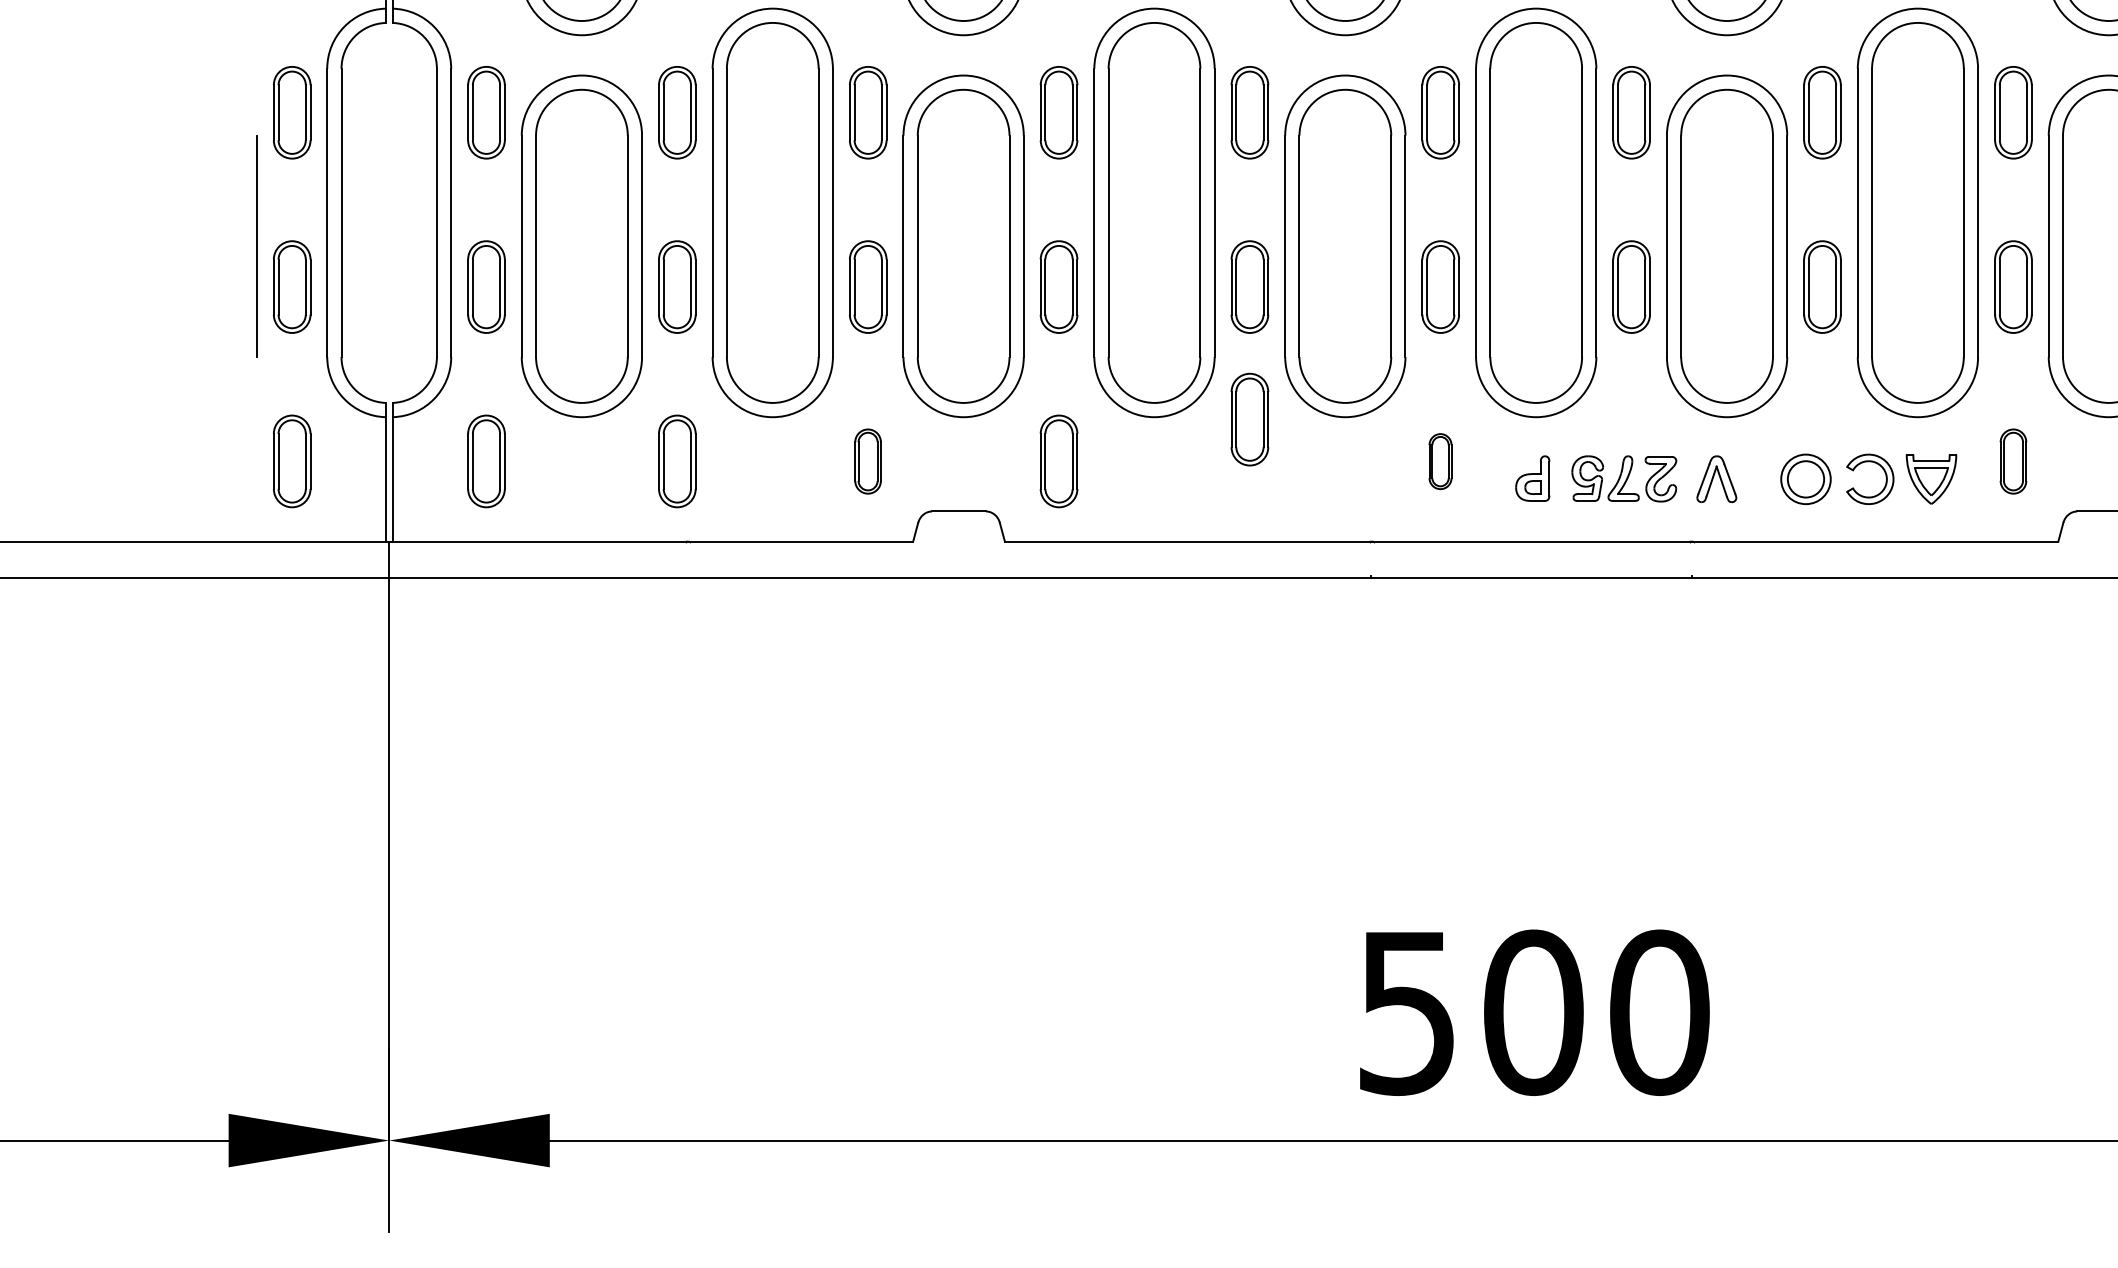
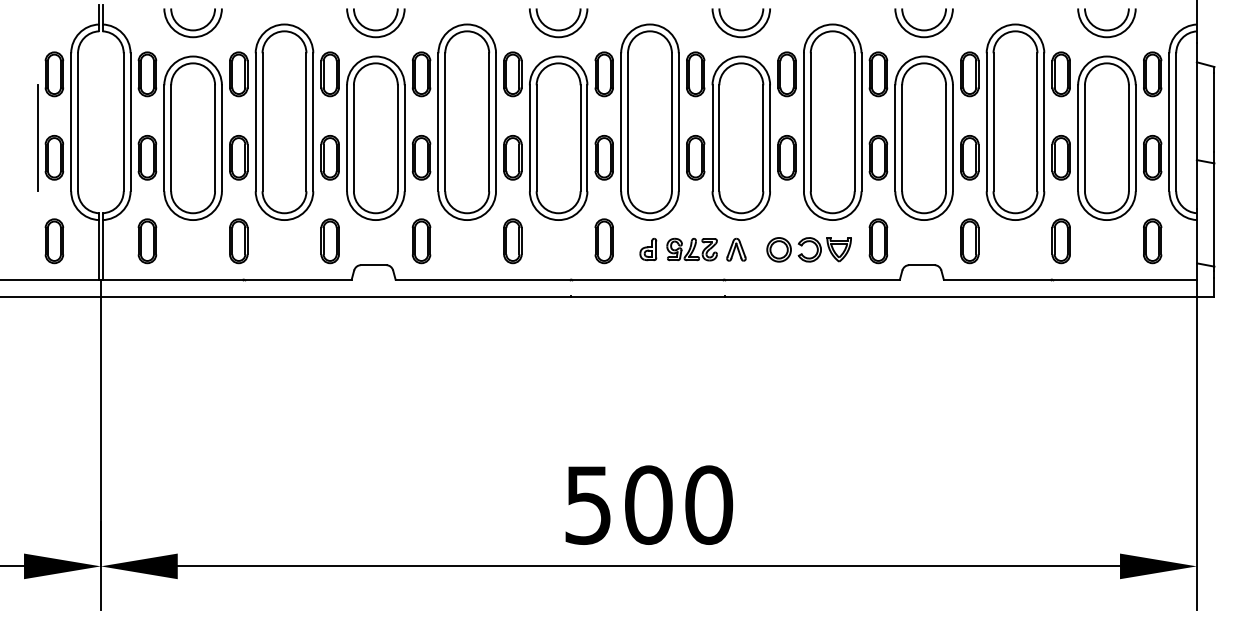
part: (1249, 420) -> (512, 241), moved
part: (866, 461) -> (329, 241), size x1.43
part: (1439, 461) -> (603, 241), size x1.67
part: (2013, 461) -> (878, 241), size x1.43

